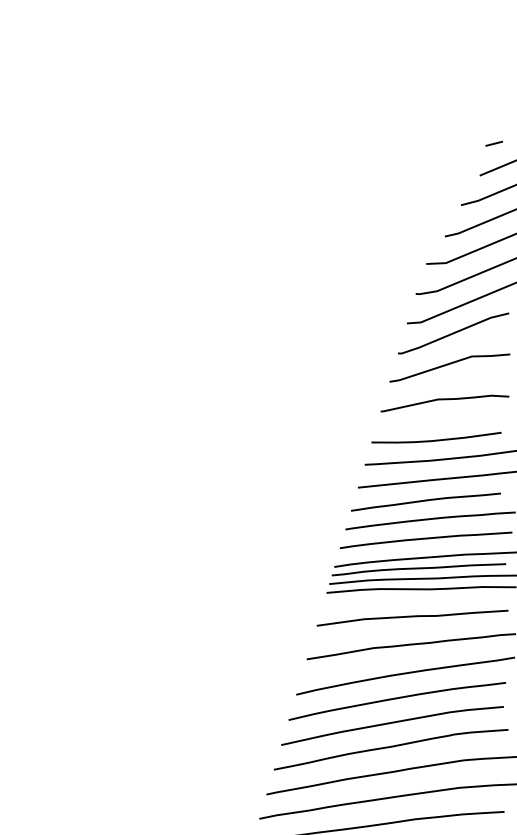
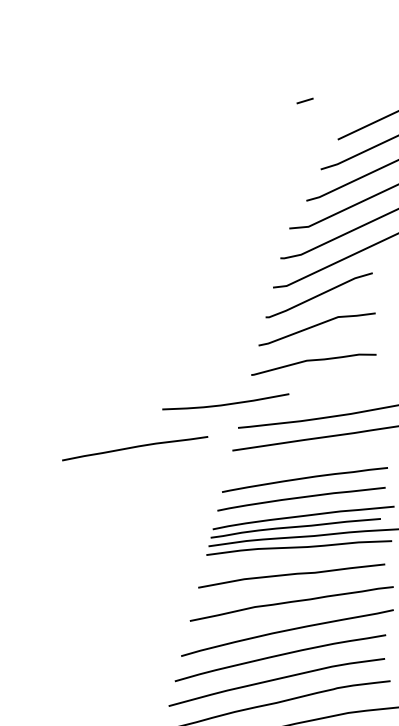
line: (493, 143) -> (304, 100), moved
curve: (436, 439) -> (225, 403), moved
curve: (425, 501) -> (134, 448), moved

